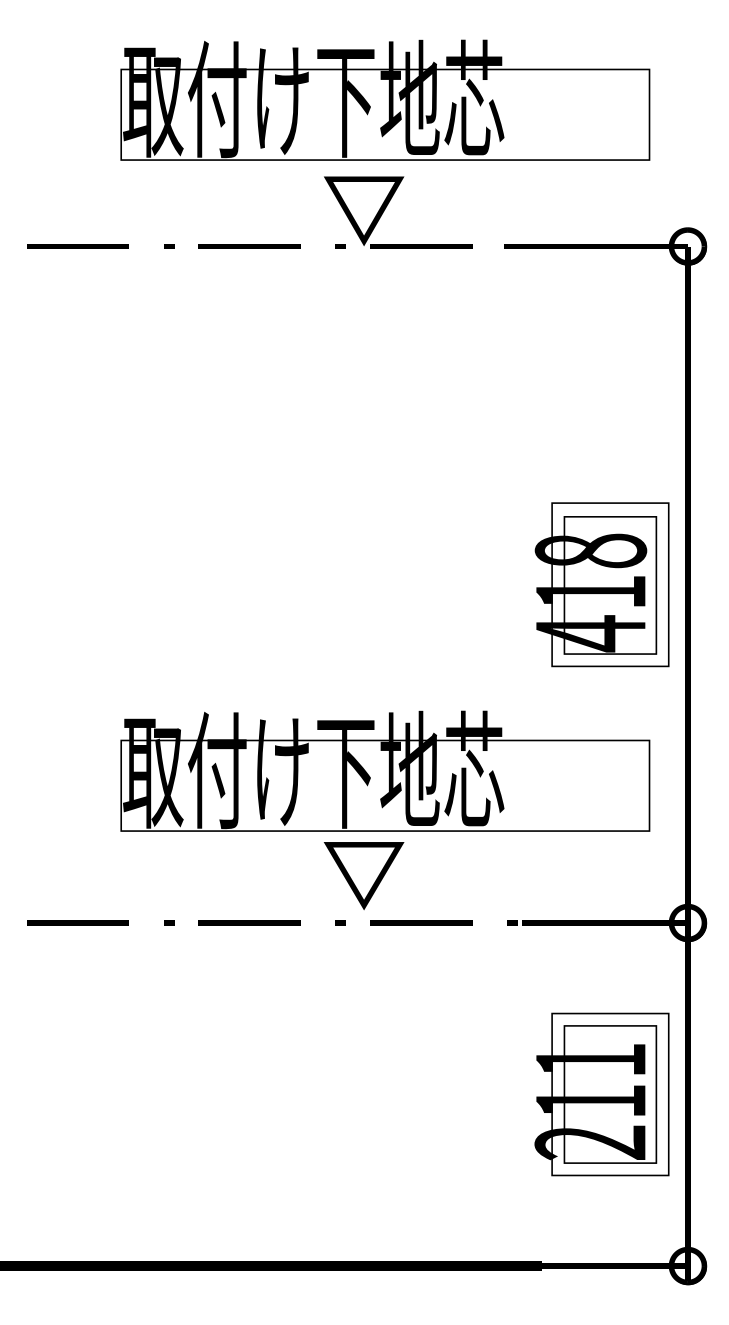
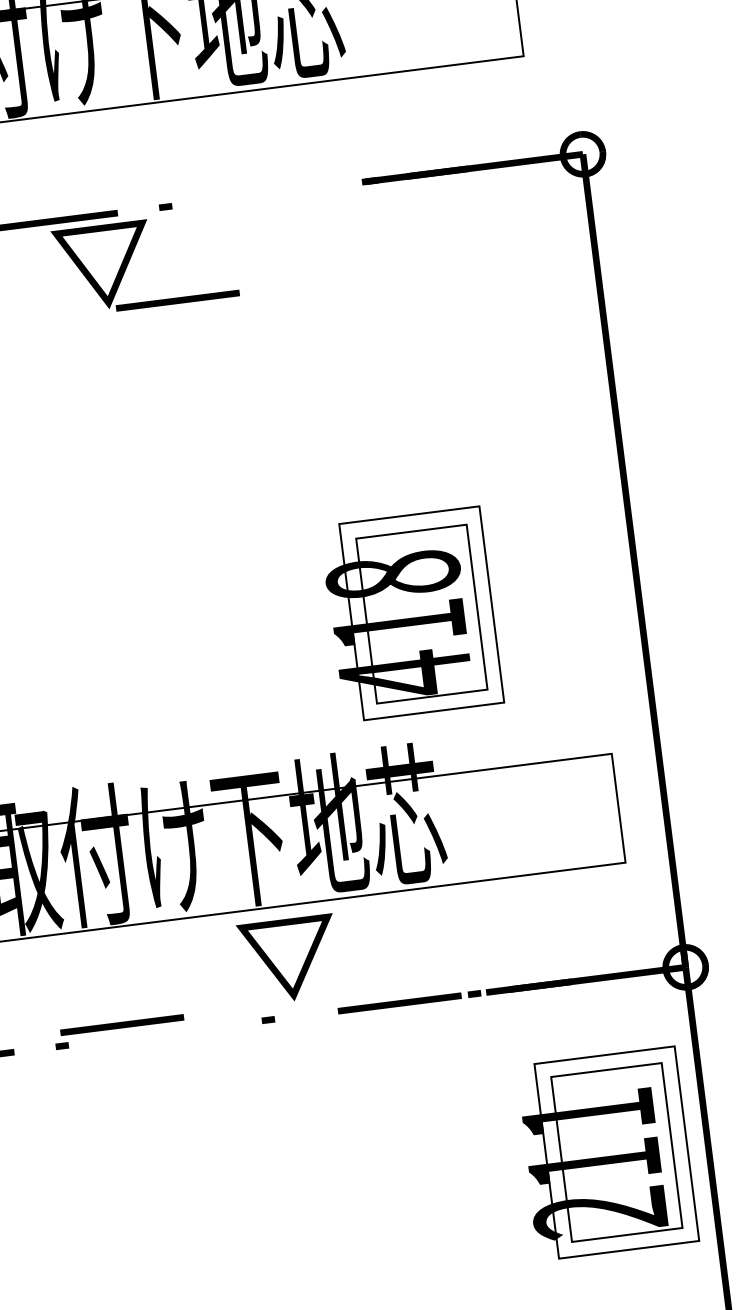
part: (387, 206) -> (131, 257), moved
text: (601, 584) -> (411, 614), moved
line: (249, 922) -> (122, 1024), moved
line: (421, 922) -> (400, 1002), moved
text: (601, 1094) -> (606, 1153), moved

